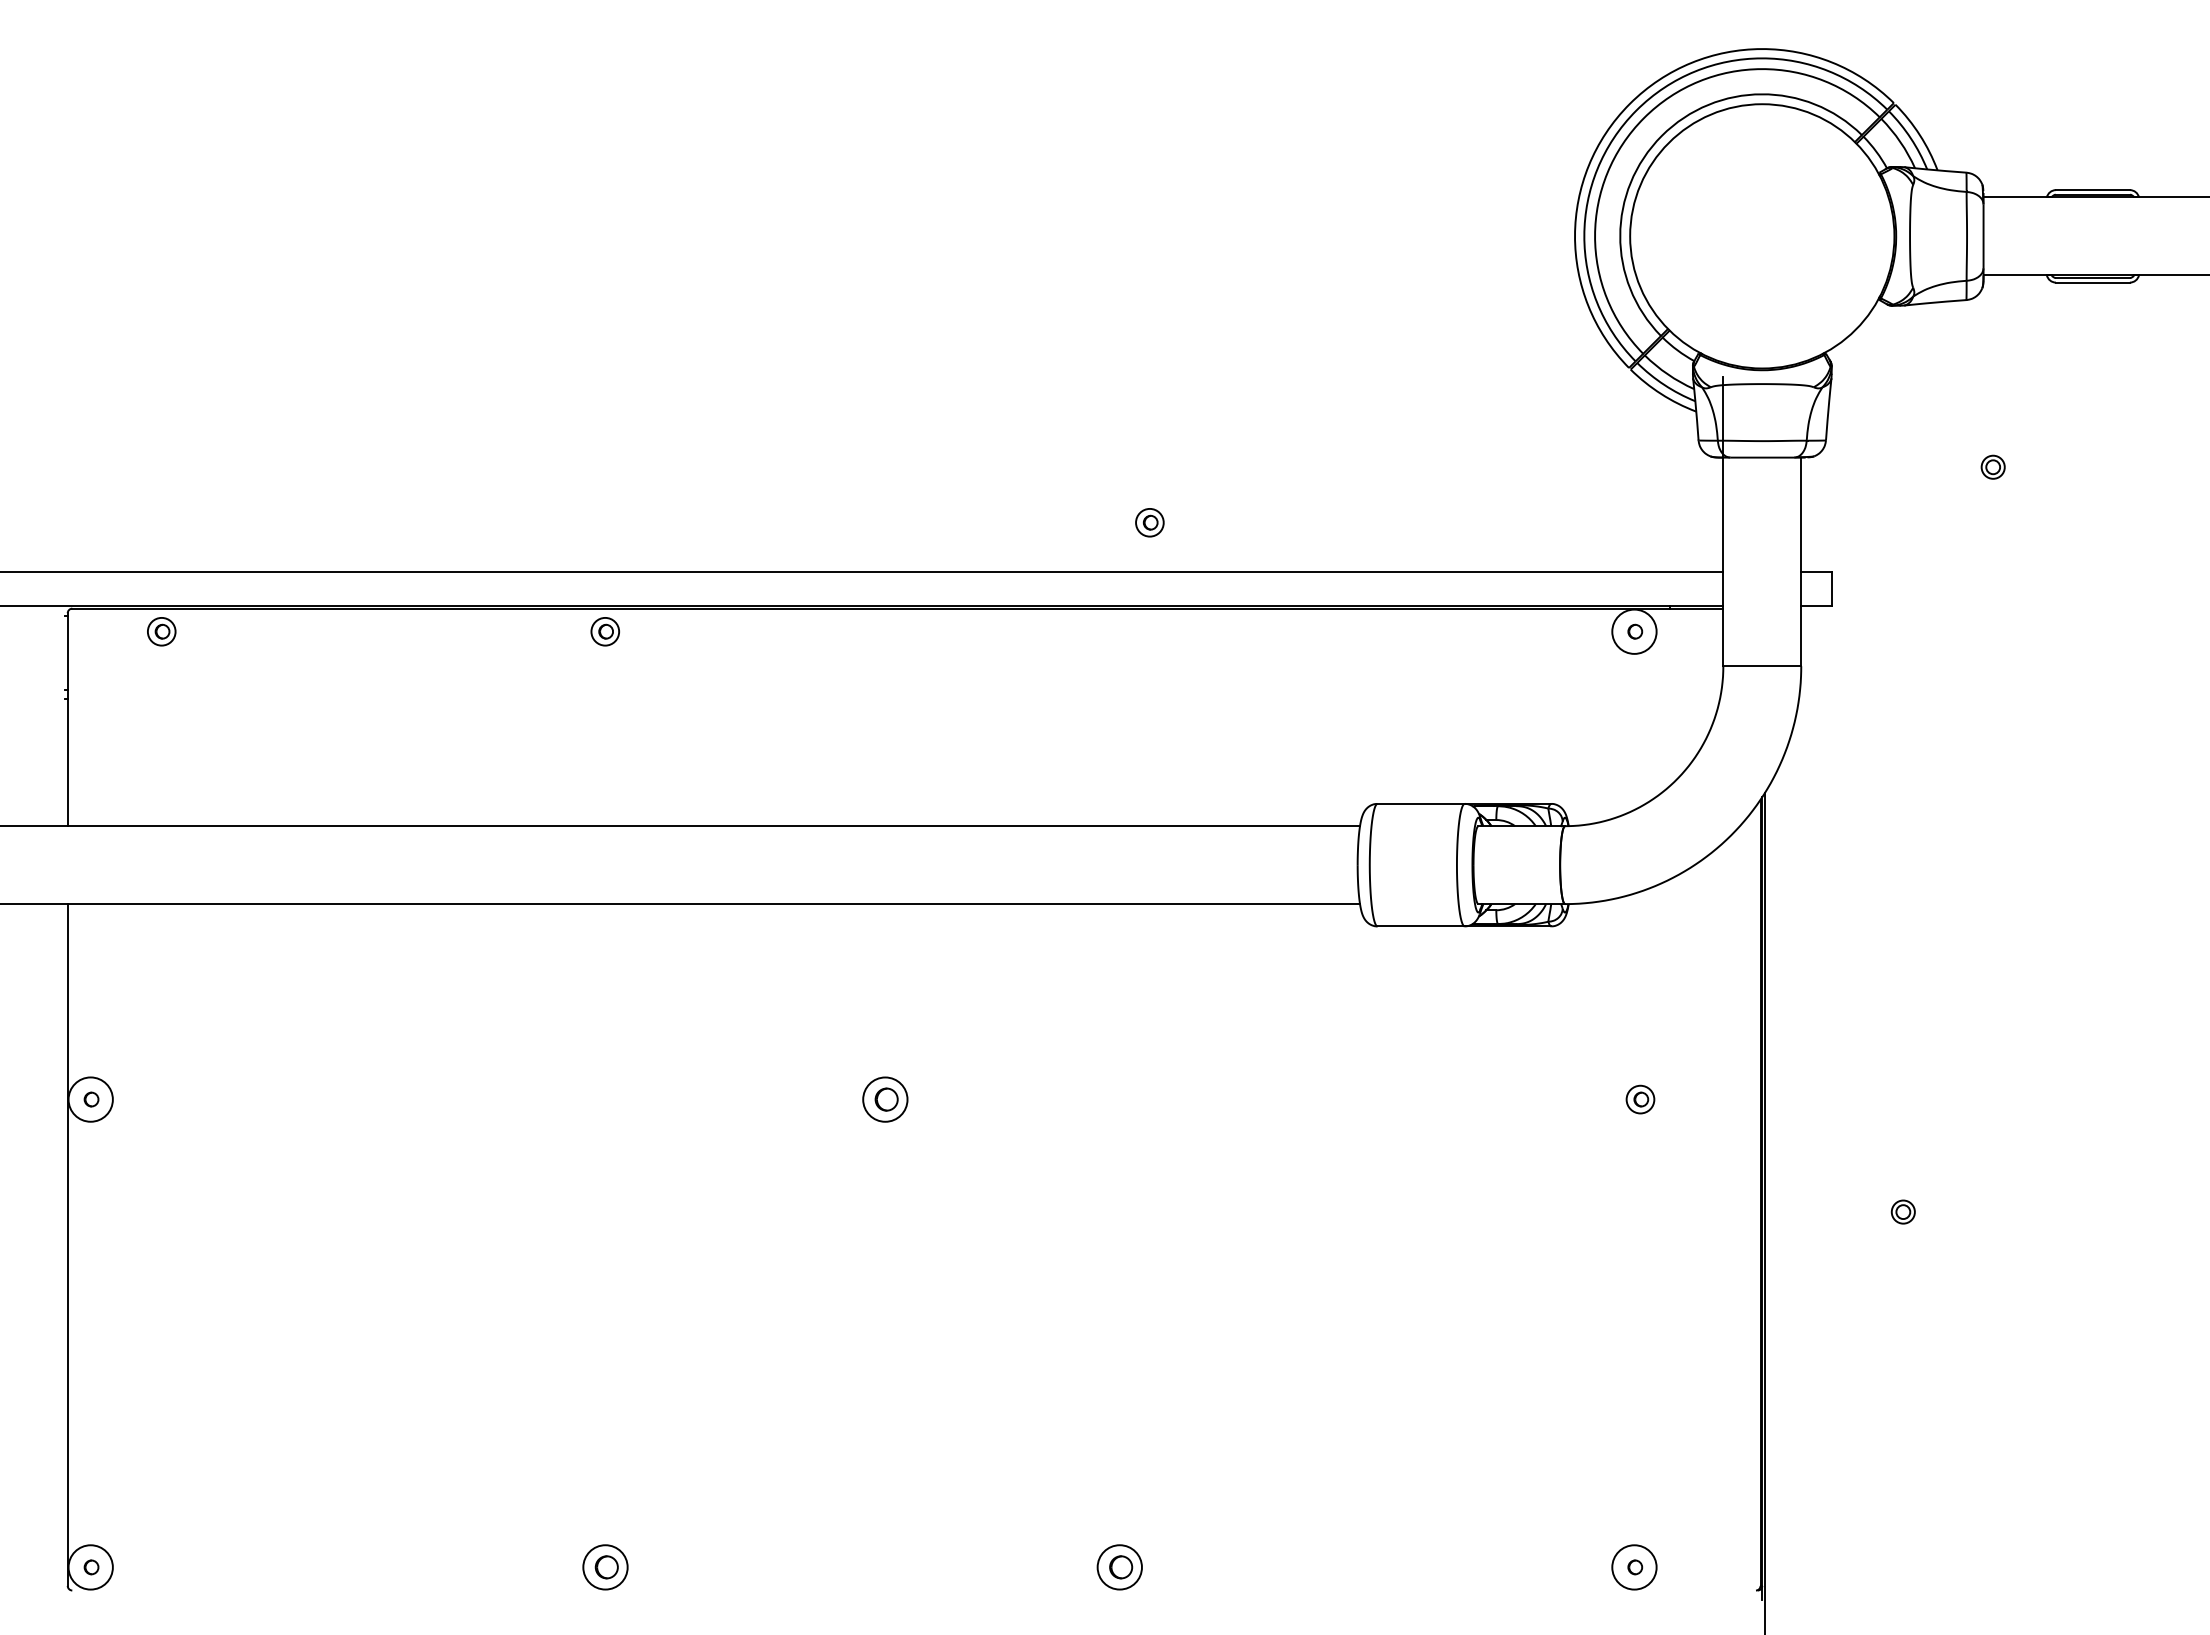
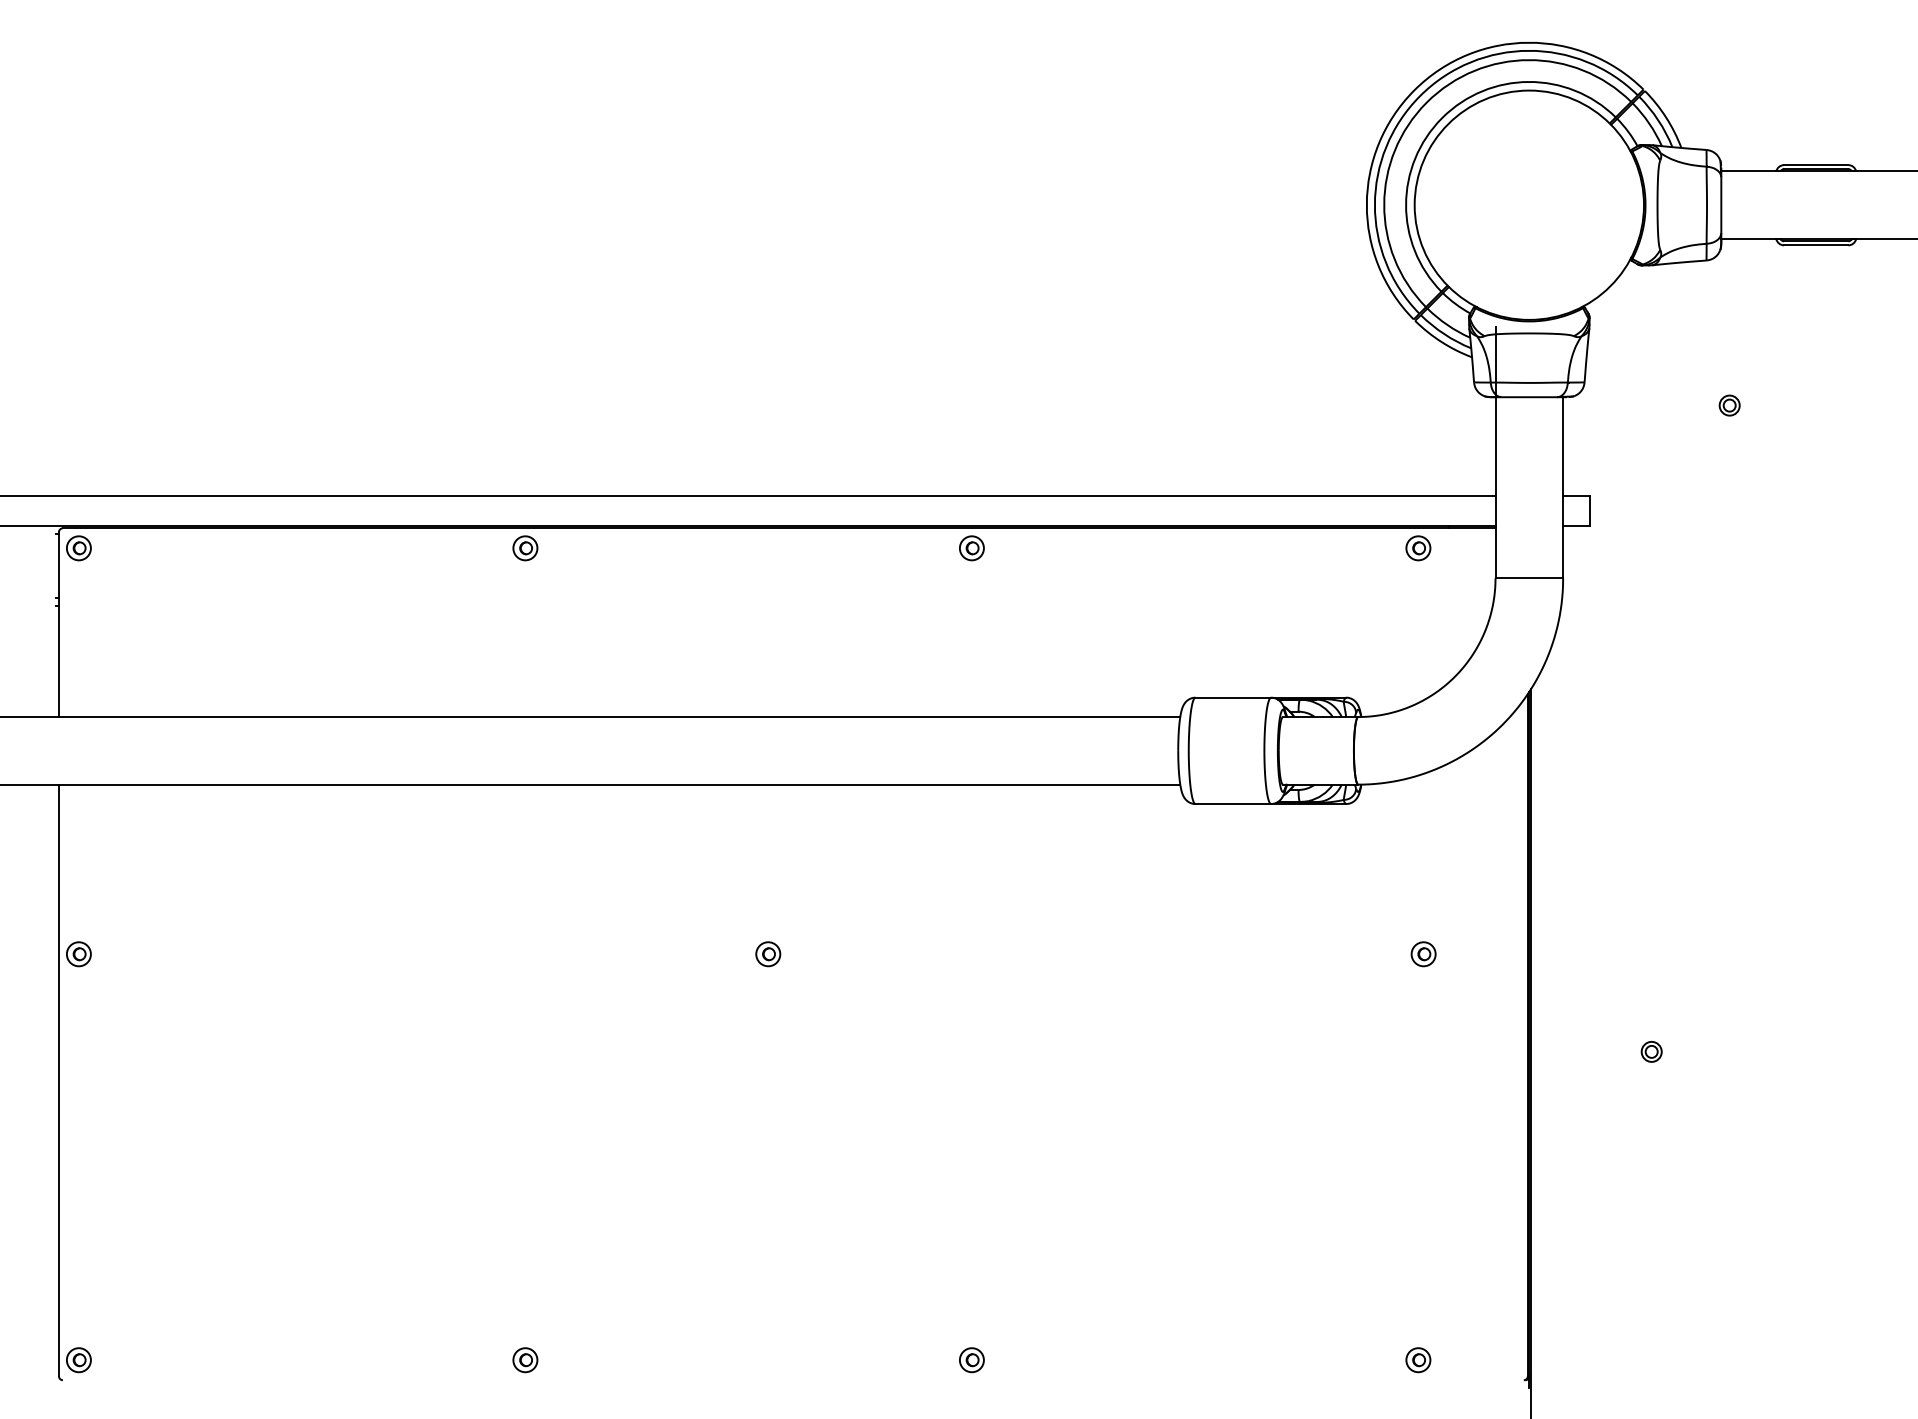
part: (1149, 522) -> (971, 548), moved
part: (161, 631) -> (78, 548), moved
circle: (1634, 631) -> (1418, 548), size x0.62
circle: (90, 1099) -> (78, 954), size x0.62
part: (884, 1099) -> (767, 954), size x0.62
circle: (90, 1567) -> (78, 1360), size x0.62
part: (604, 1567) -> (524, 1360), size x0.62
part: (1119, 1567) -> (971, 1360), size x0.62
circle: (1634, 1567) -> (1418, 1360), size x0.62

